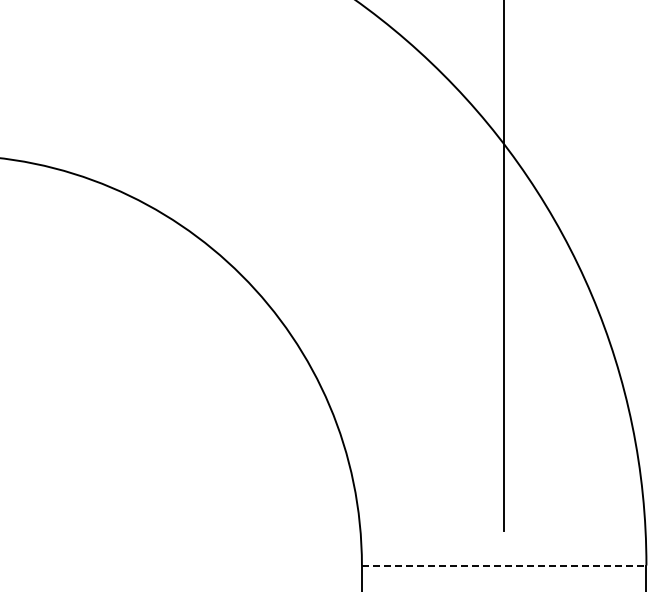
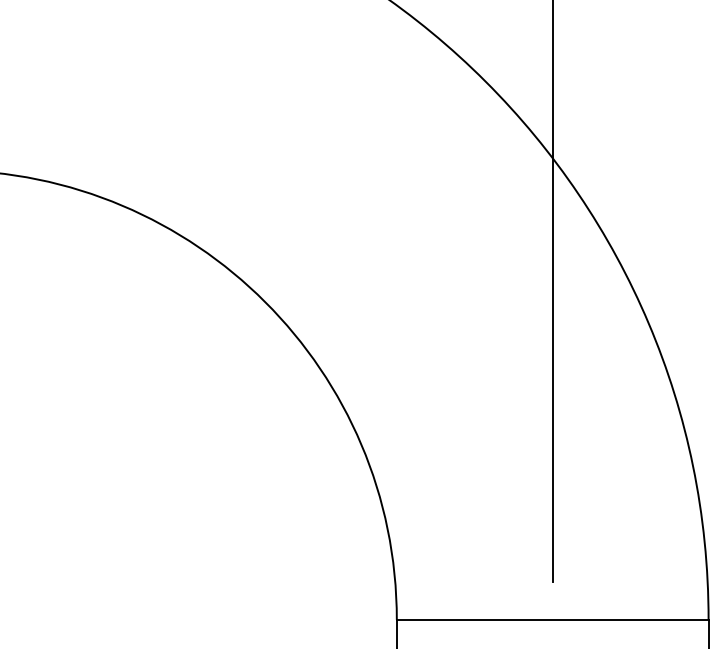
line: (504, 565) -> (553, 619), dashed -> solid

